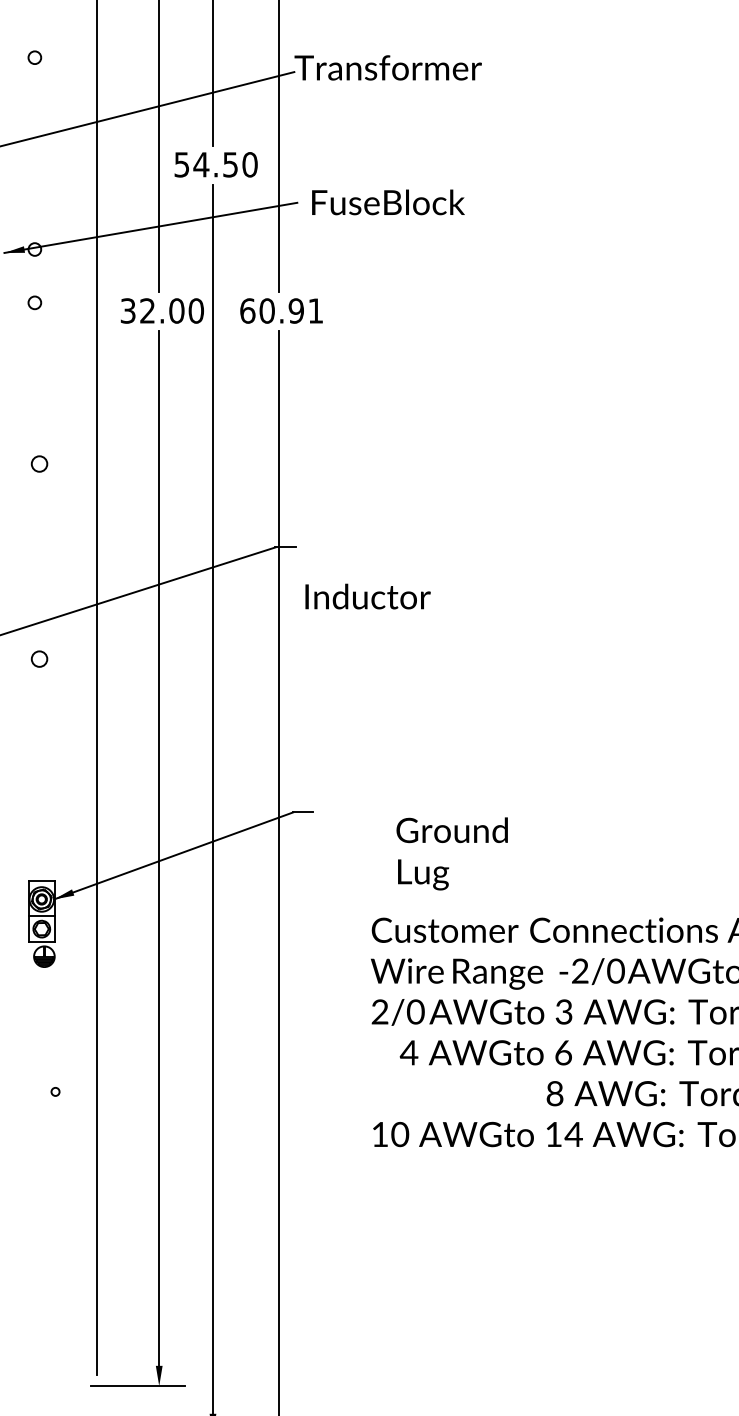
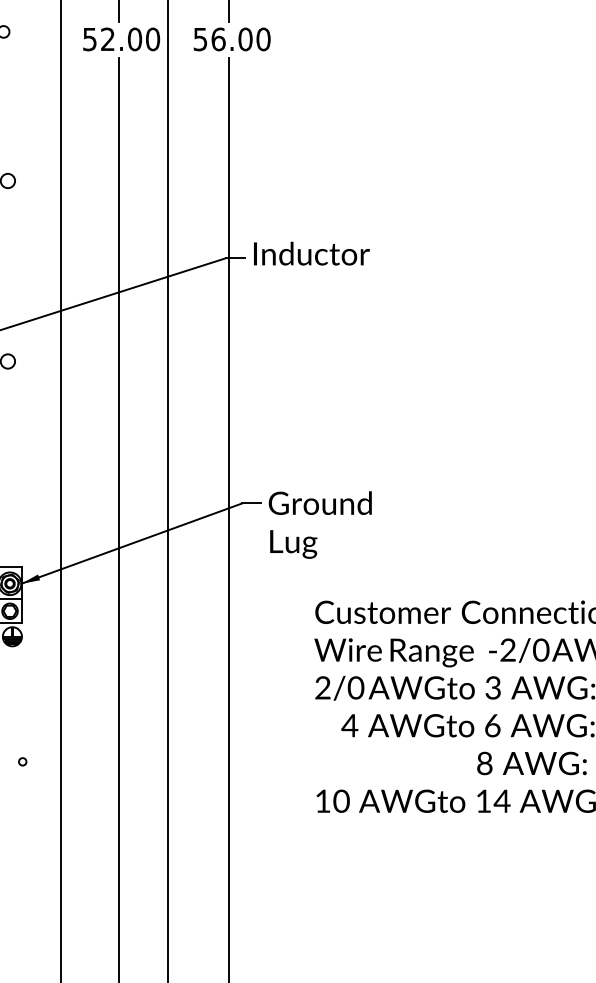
text: (128, 310) -> (90, 38), 32.00 -> 52.00
text: (281, 310) -> (231, 38), 60.91 -> 56.00
text: (367, 596) -> (311, 253), moved
text: (451, 853) -> (319, 524), moved

